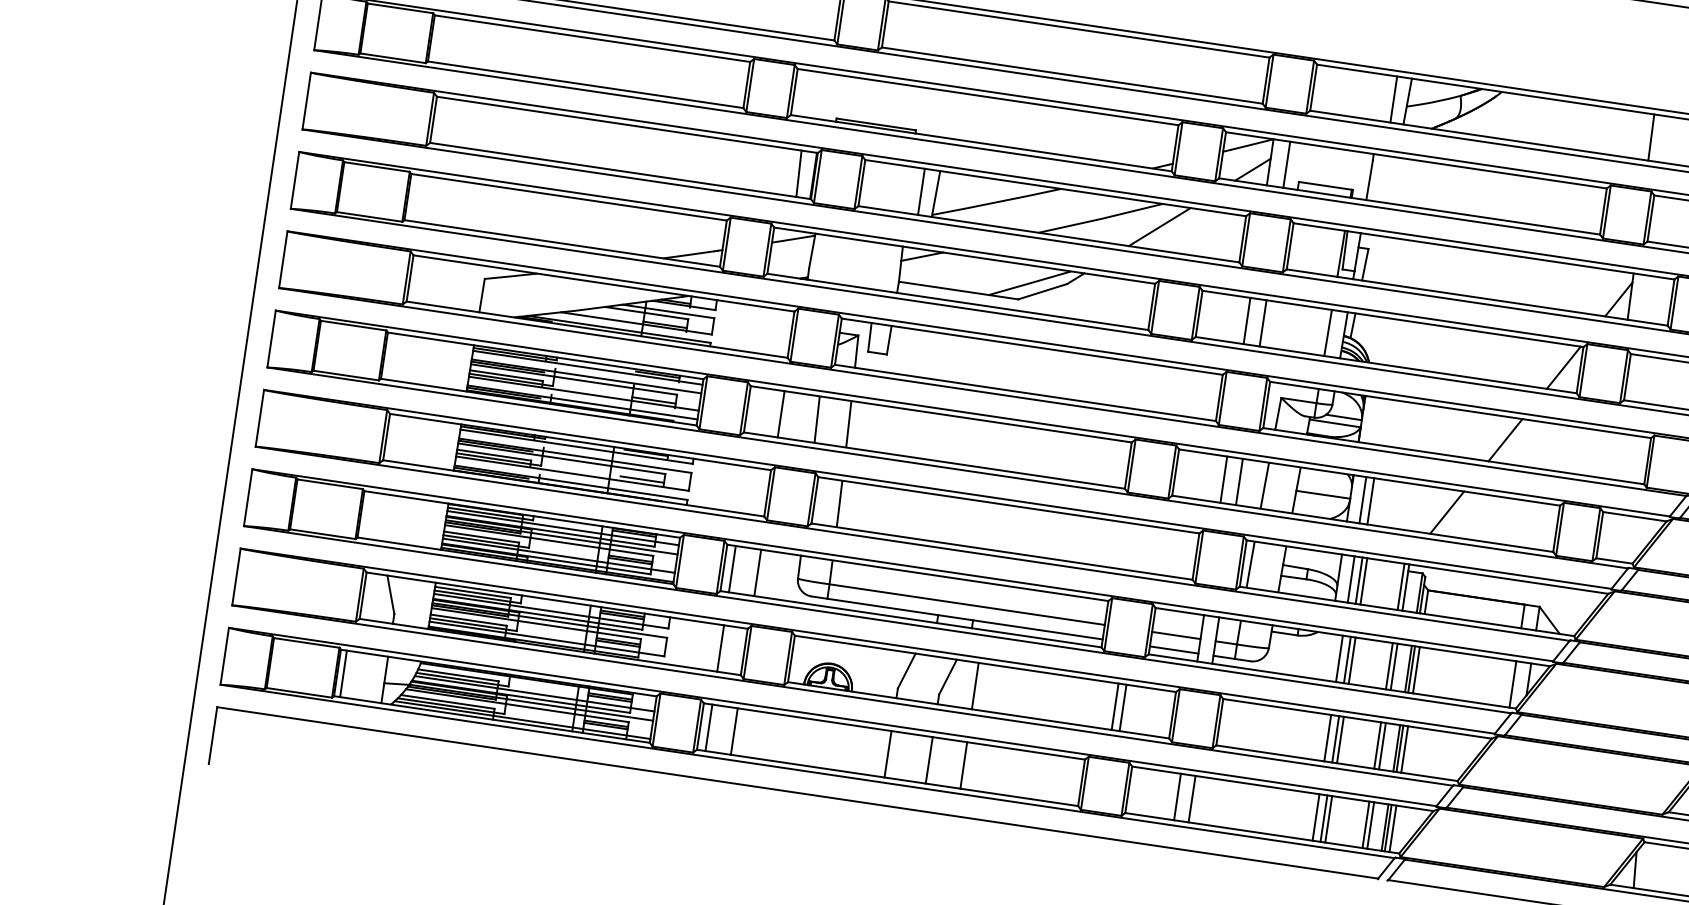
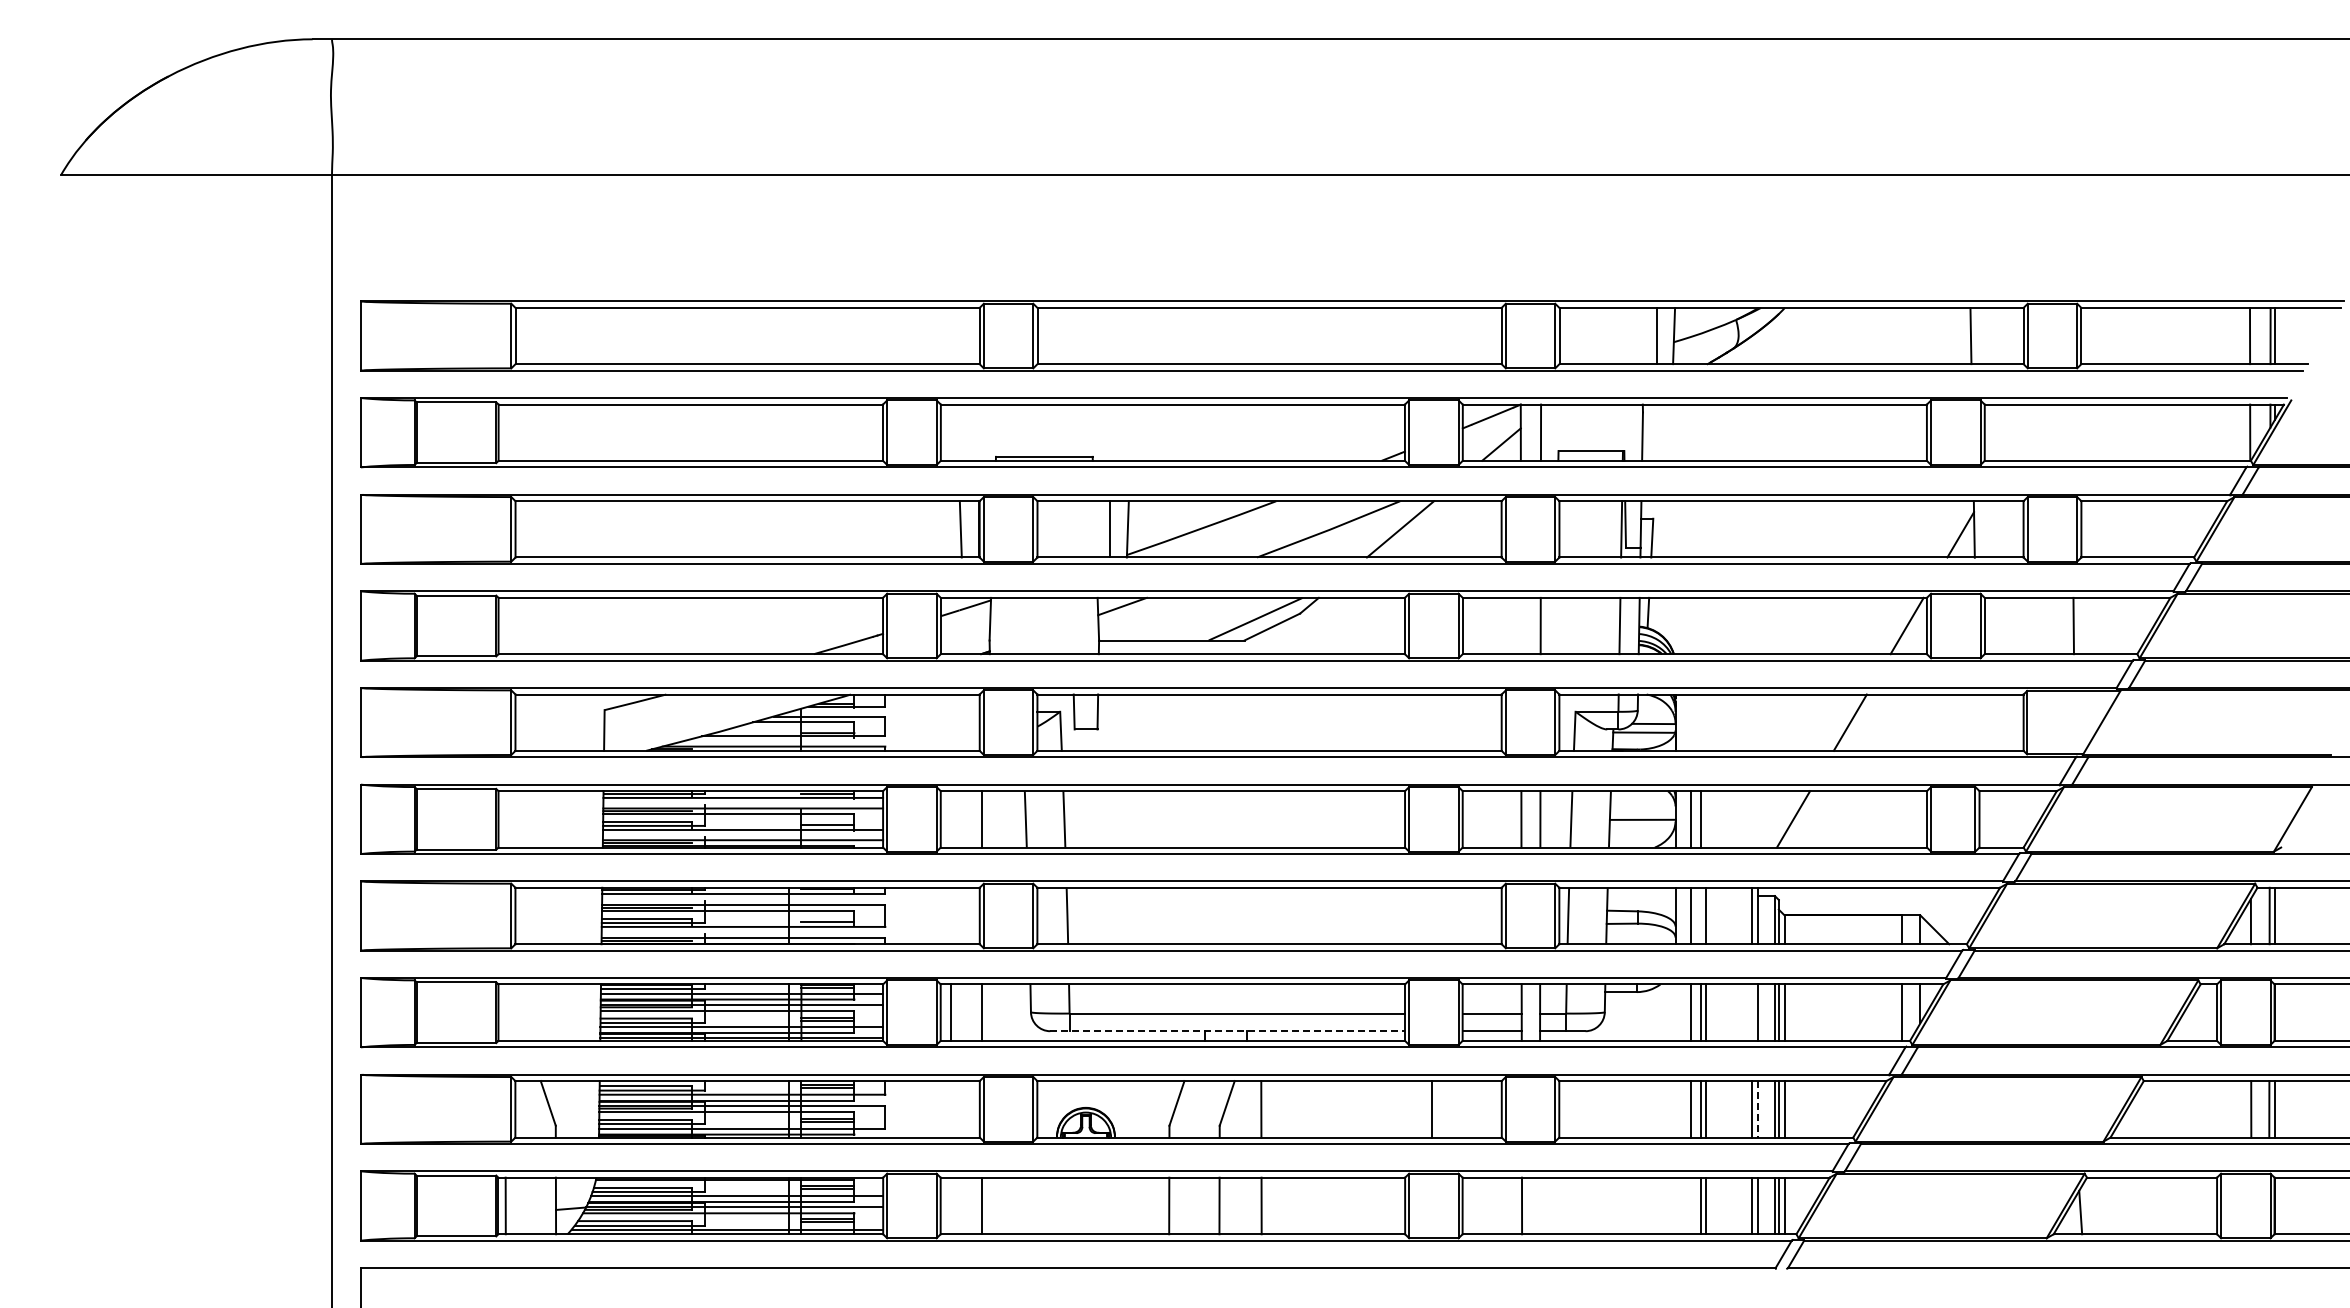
line: (1247, 320) -> (1521, 625), removed
line: (1359, 580) -> (1700, 915), removed
line: (957, 618) -> (1228, 1031), solid -> dashed
line: (721, 648) -> (951, 1109), removed
line: (1389, 666) -> (1751, 1012), removed
line: (1123, 708) -> (1441, 1109), removed
line: (709, 727) -> (951, 1205), removed
line: (1382, 746) -> (1757, 1109), solid -> dashed
line: (1191, 798) -> (1539, 1205), removed
line: (1315, 817) -> (1690, 1205), removed

